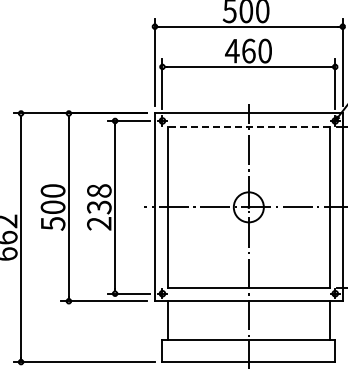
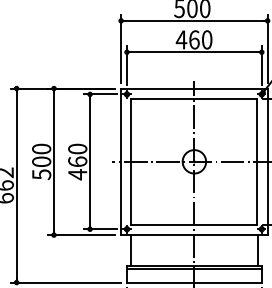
line: (248, 126) -> (194, 98), dashed -> solid
text: (99, 207) -> (77, 161), 238 -> 460
line: (248, 344) -> (194, 268), added

